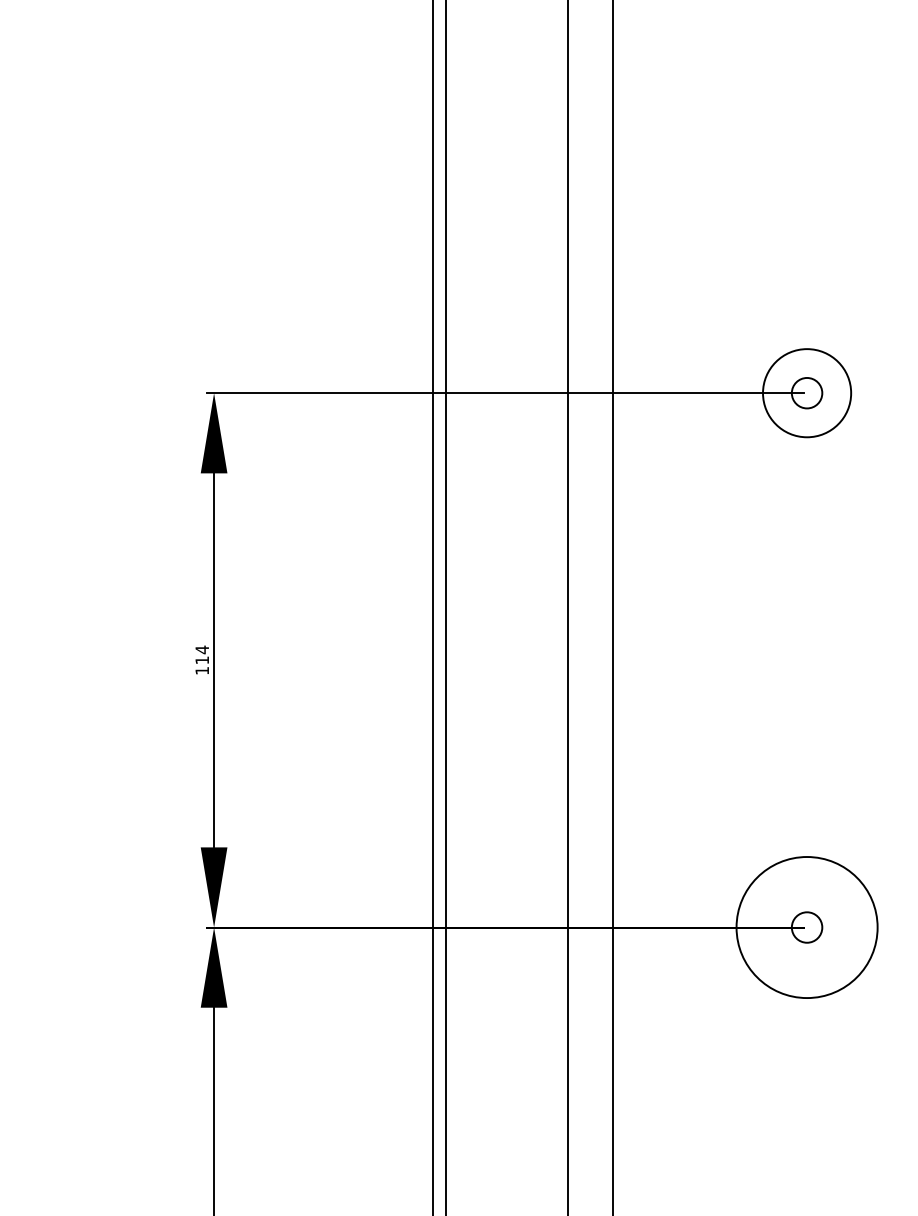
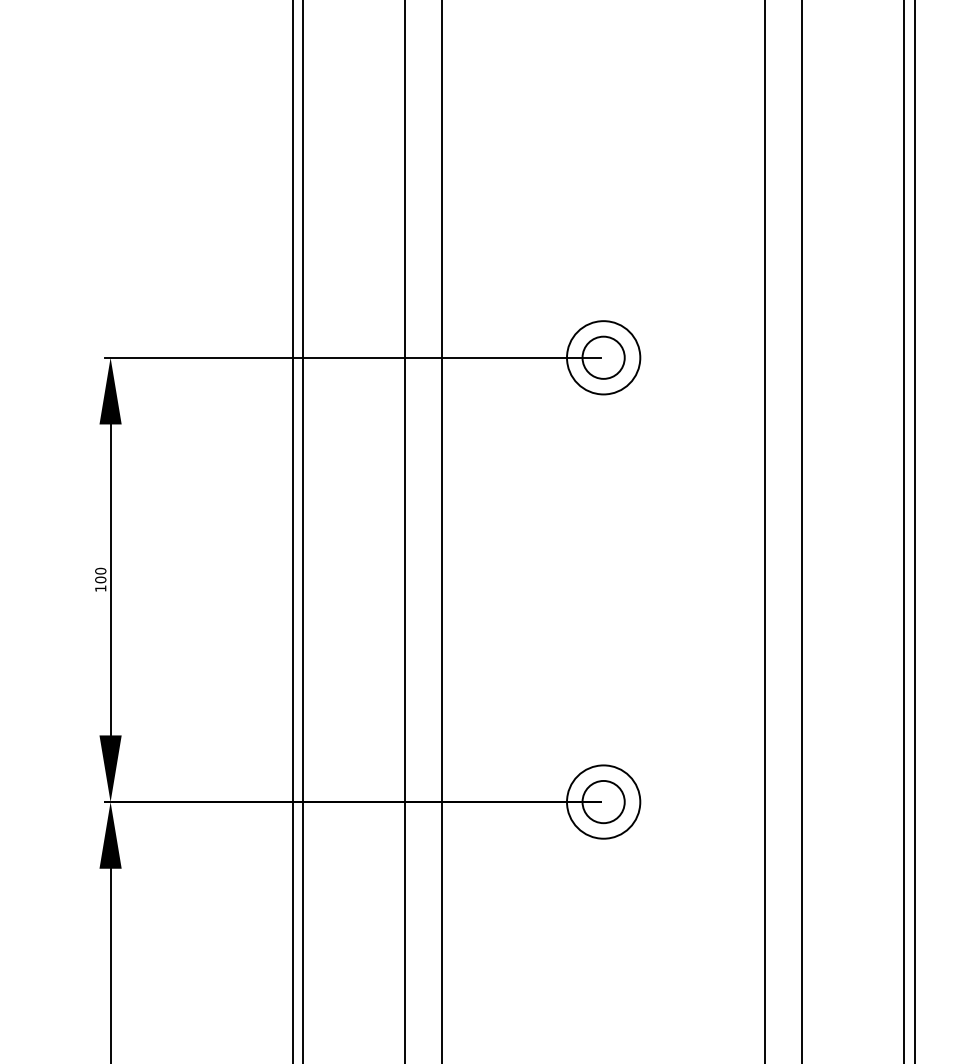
circle: (806, 392) -> (603, 357), size x1.67
text: (201, 655) -> (100, 575), 114 -> 100
circle: (806, 926) -> (603, 801), size x0.62
circle: (806, 926) -> (603, 801), size x1.67

